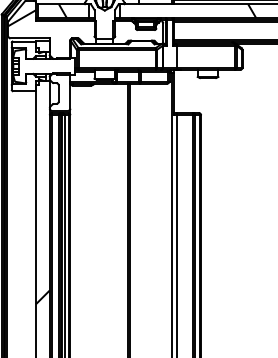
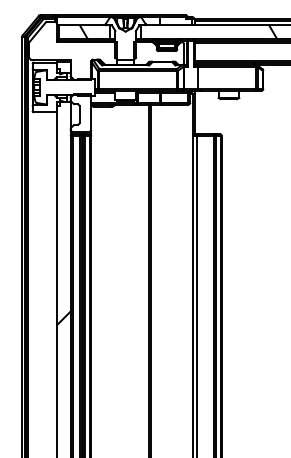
hatch: (21, 18) -> (42, 39), removed

